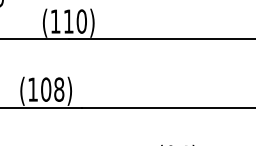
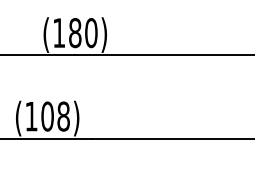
text: (68, 21) -> (74, 32), (110) -> (180)

